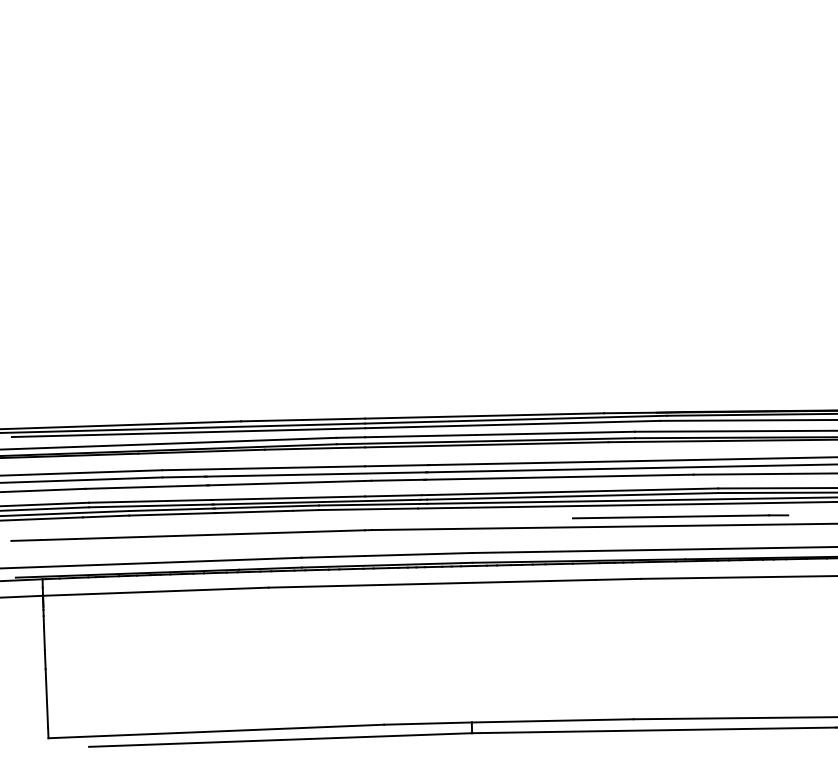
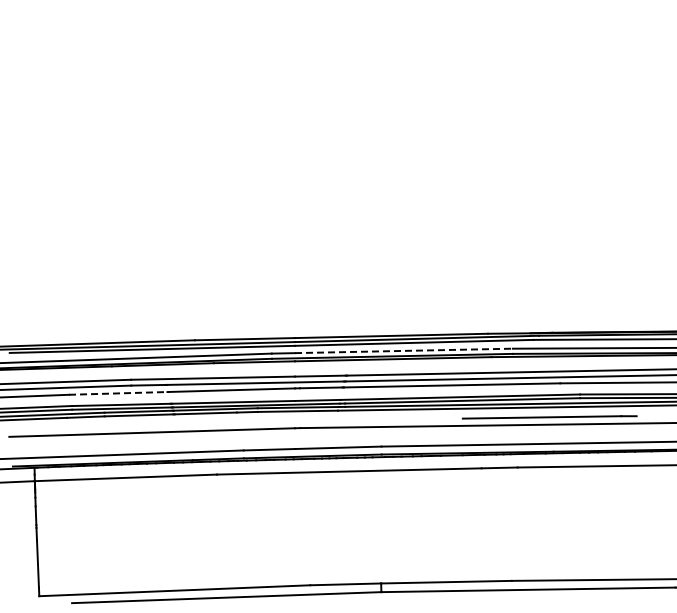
line: (499, 433) -> (403, 350), solid -> dashed
line: (146, 487) -> (118, 393), solid -> dashed

